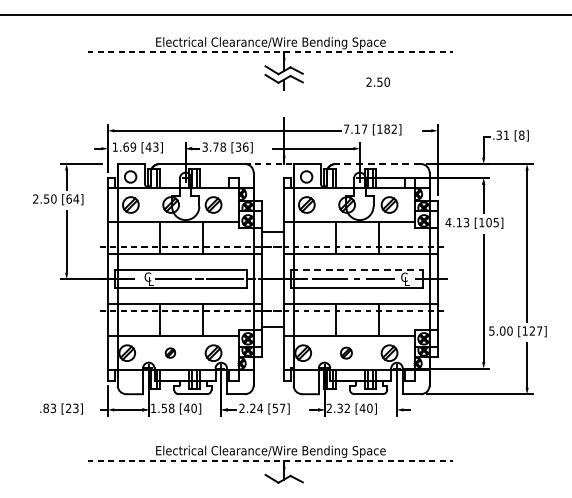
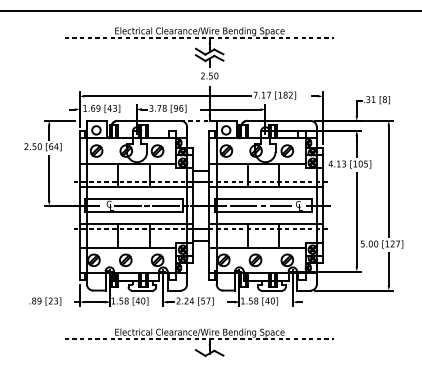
text: (377, 81) -> (209, 75), moved
text: (238, 146) -> (175, 107), [36] -> [96]
line: (378, 164) -> (279, 121), dashed -> solid
line: (357, 270) -> (263, 199), dashed -> solid
part: (170, 352) -> (125, 259), size x1.67
part: (346, 352) -> (255, 259), size x1.43
text: (53, 407) -> (39, 300), .83 -> .89
text: (338, 408) -> (249, 301), 2.32 -> 1.58

